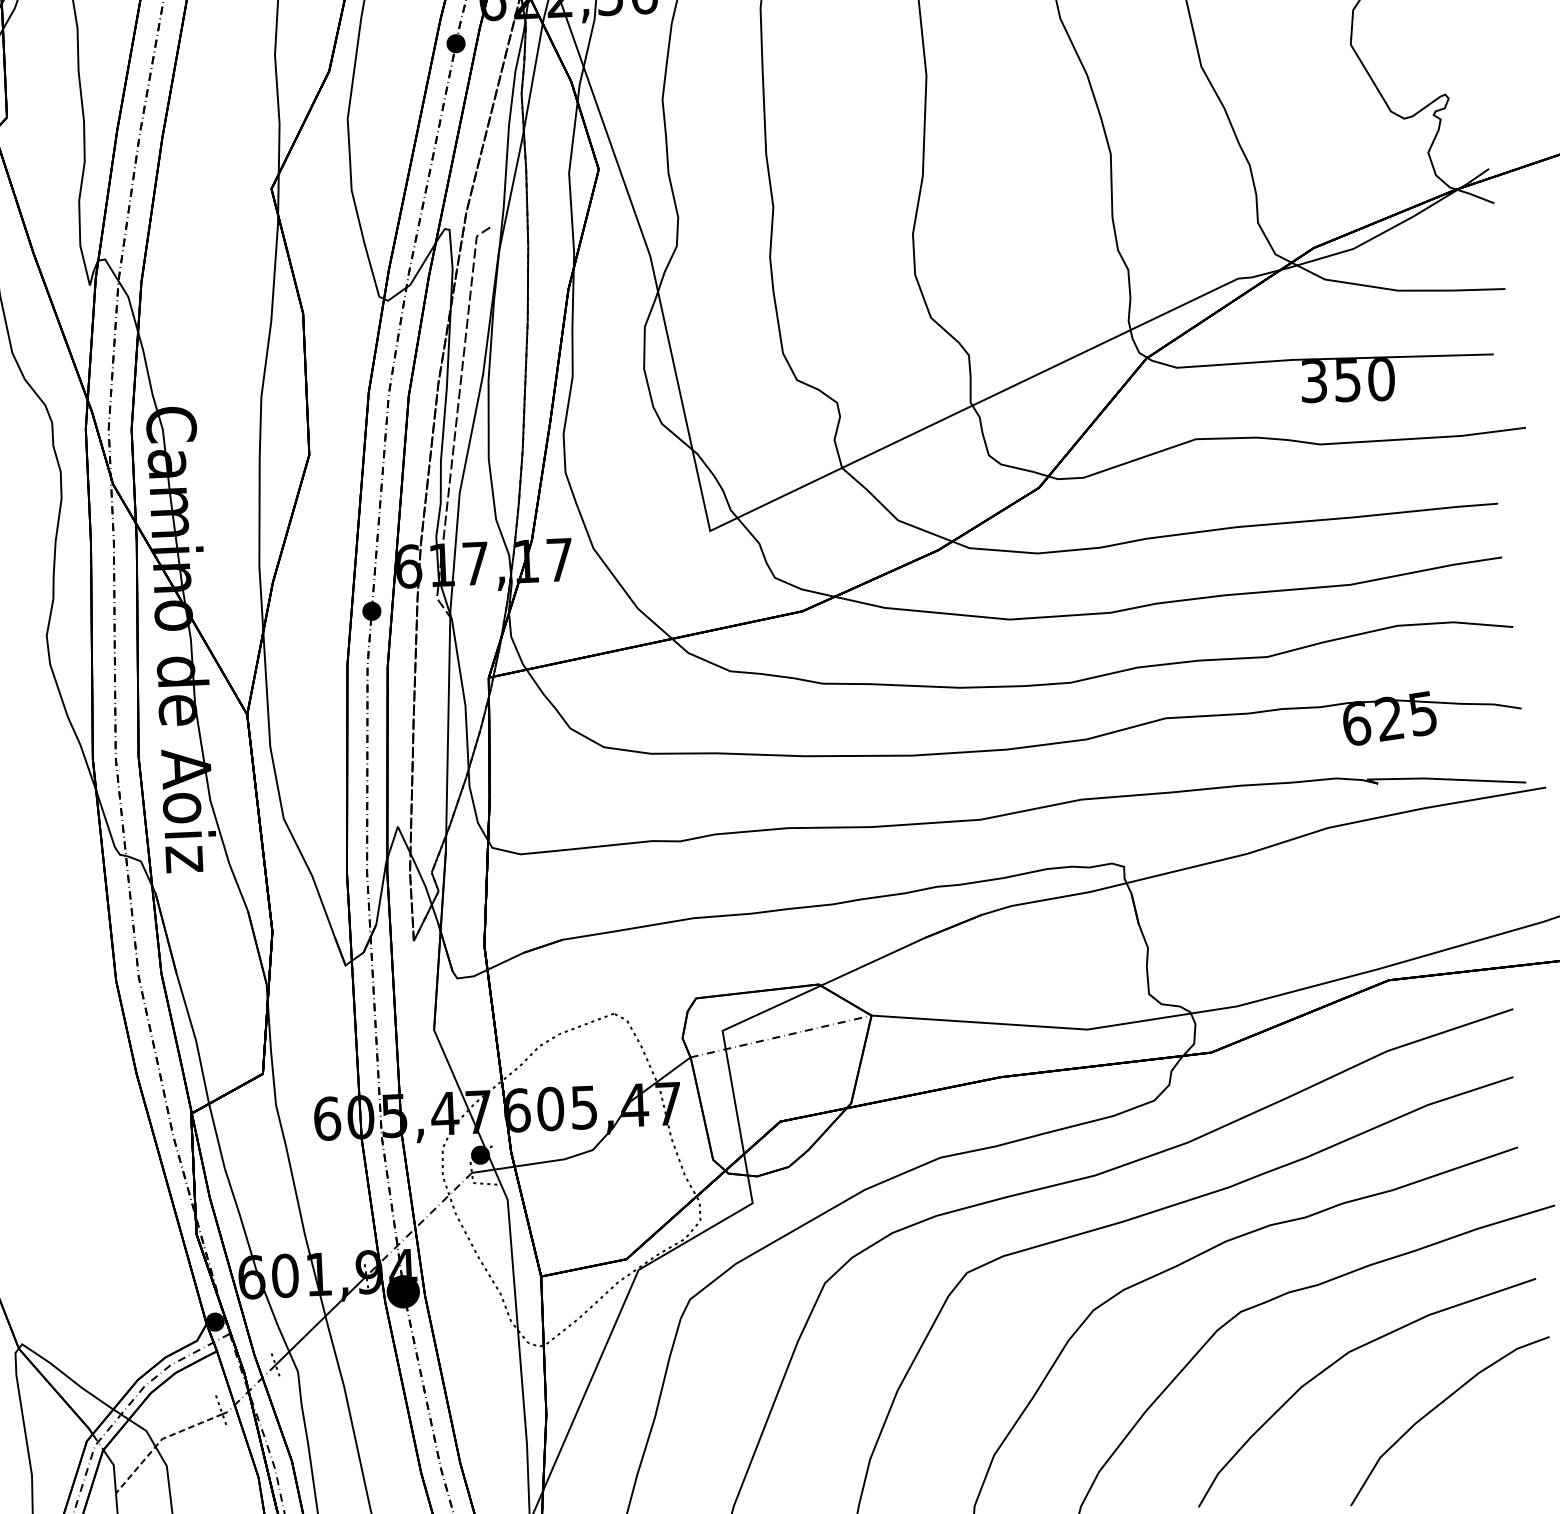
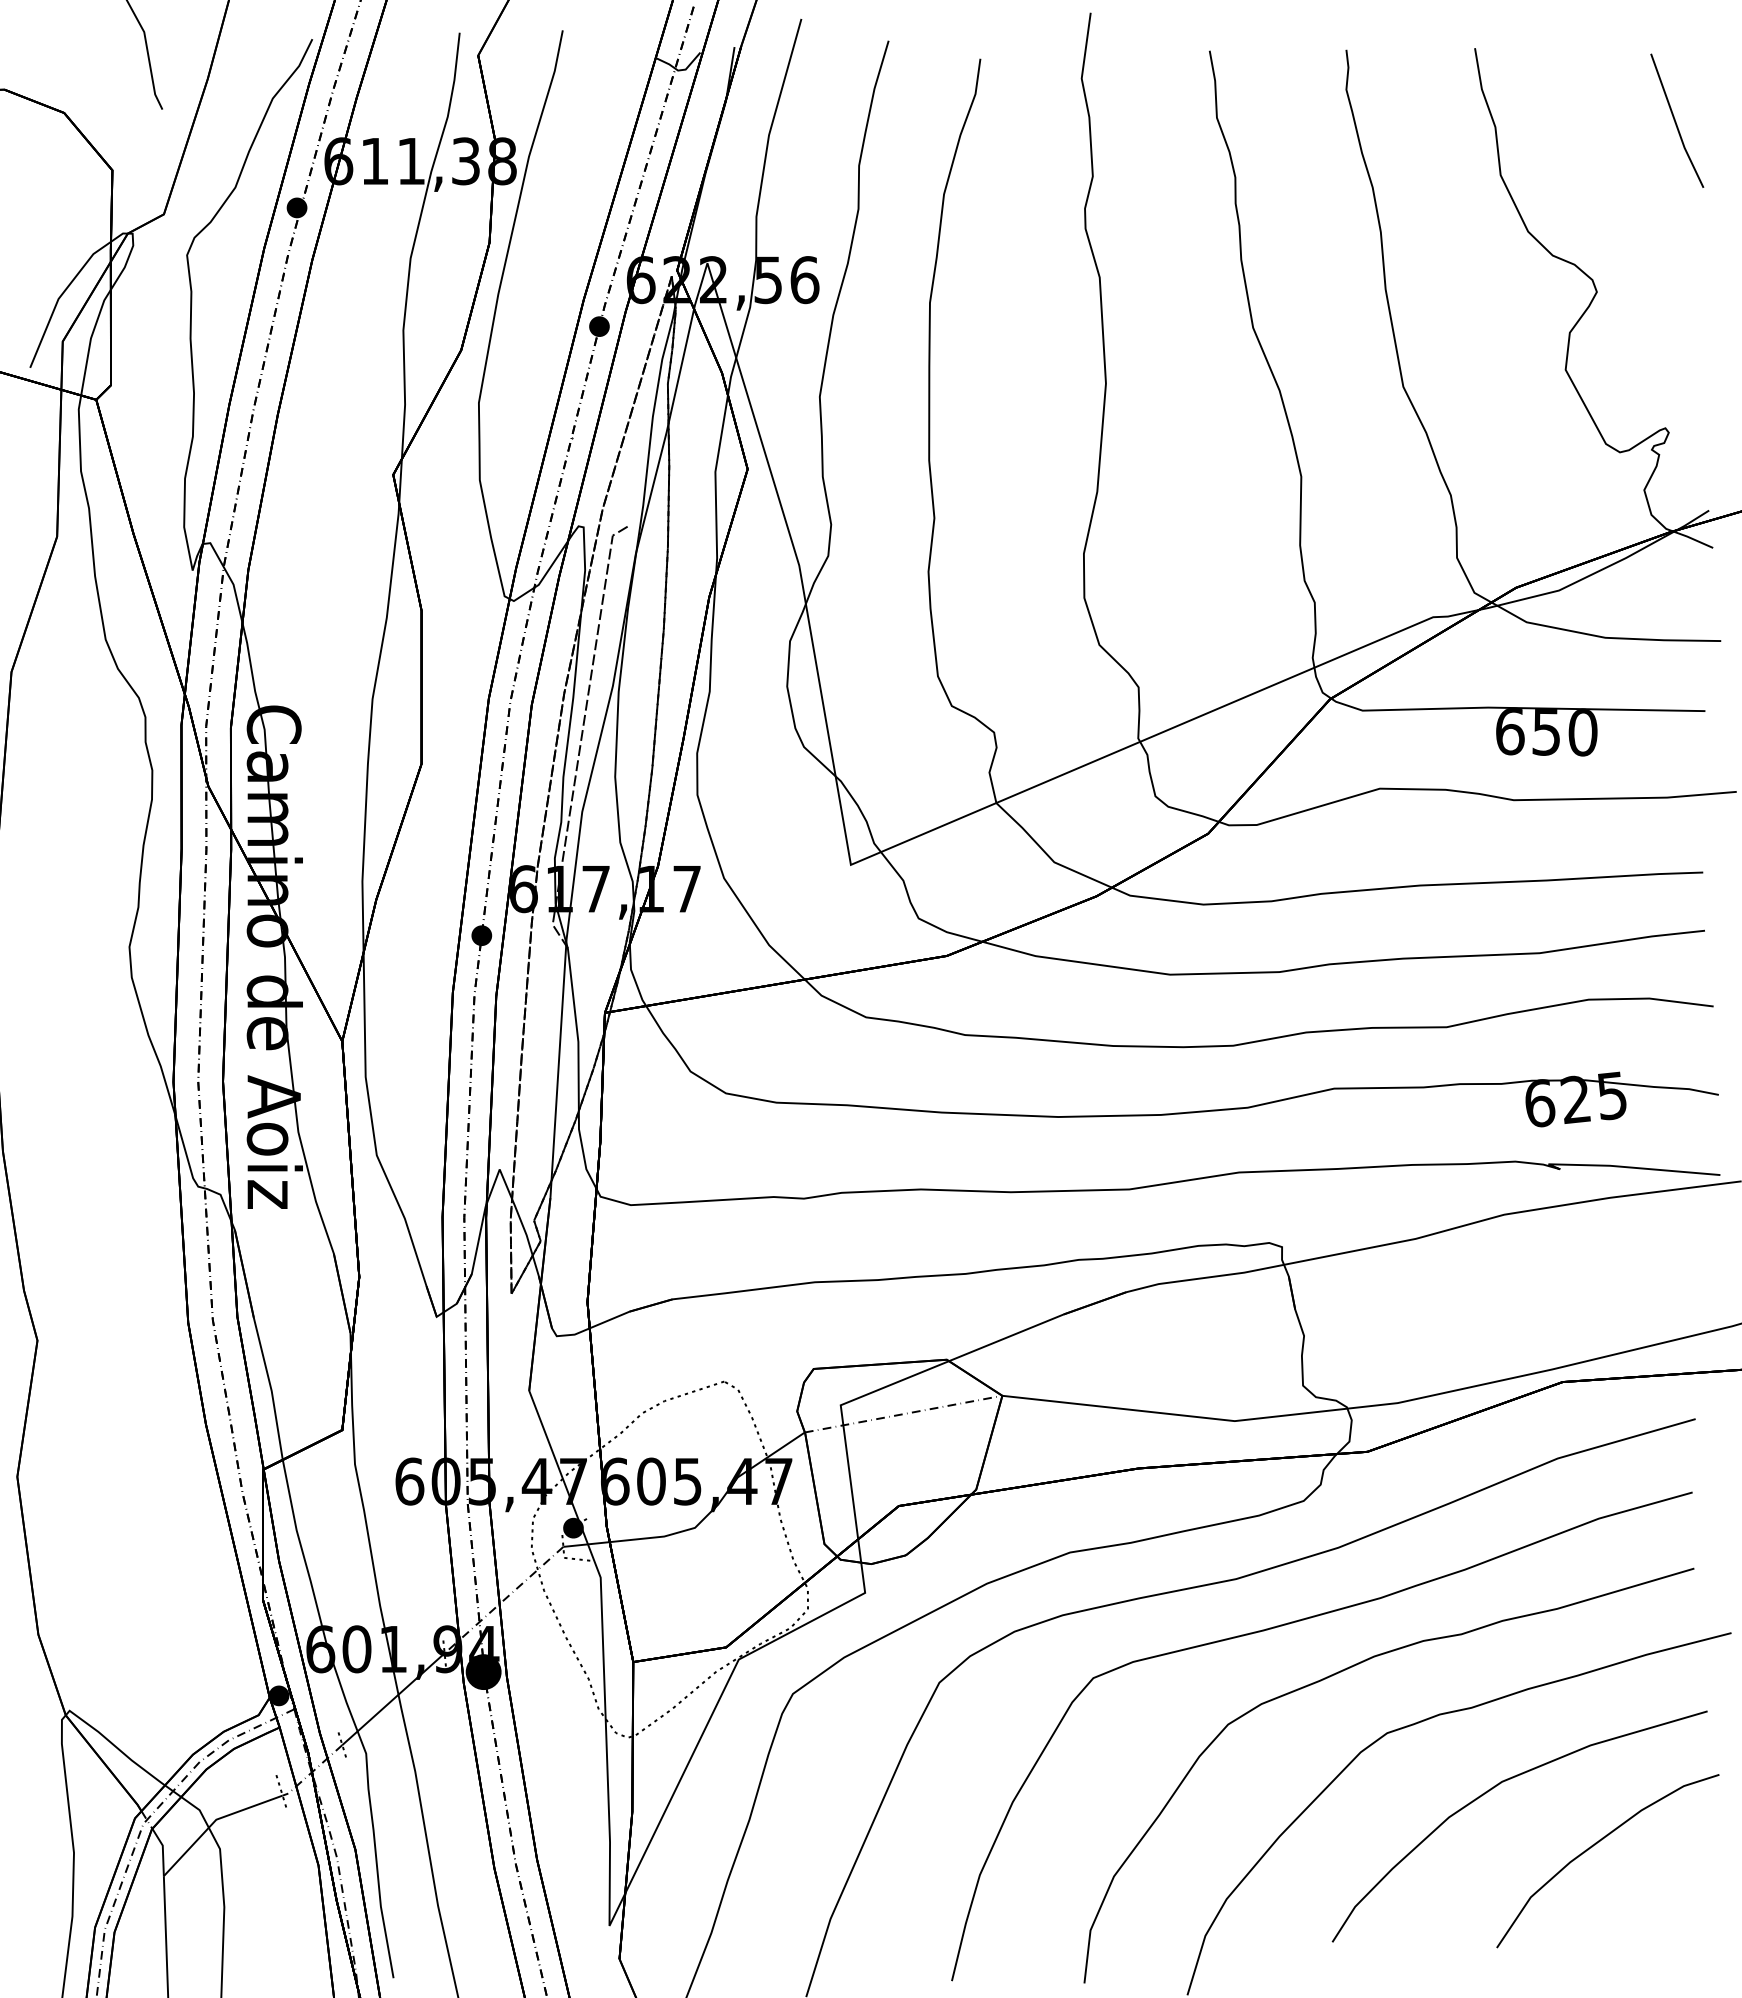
text: (1314, 381) -> (1510, 731), 350 -> 650
line: (160, 1440) -> (214, 1821), dashed -> solid

